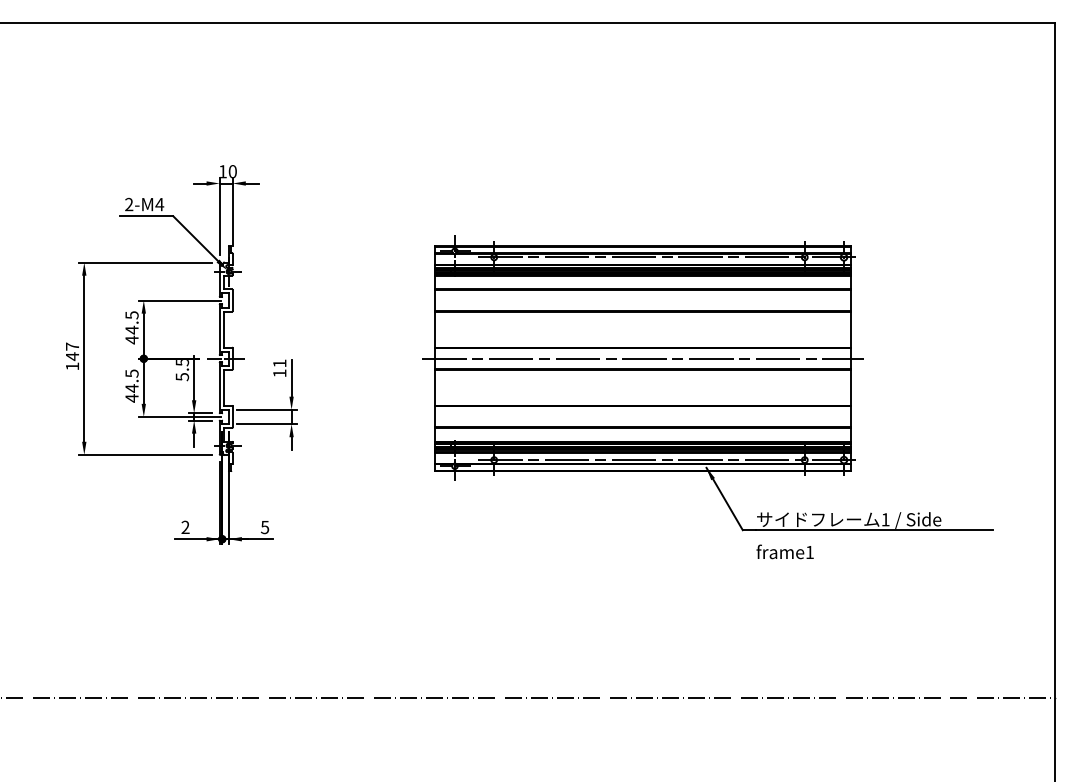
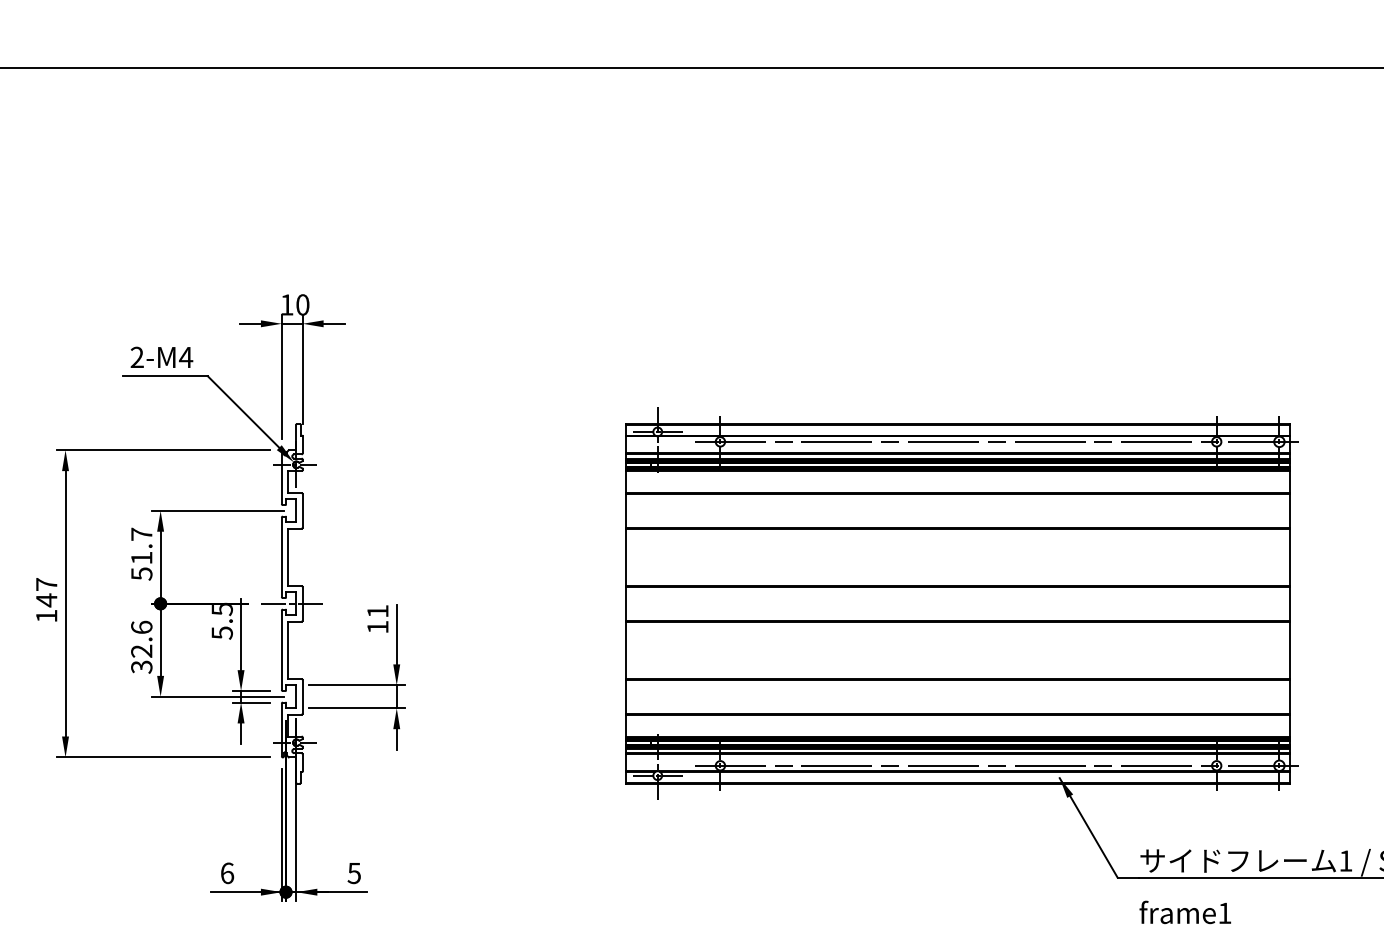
text: (131, 327) -> (140, 553), 44.5 -> 51.7
line: (642, 358) -> (957, 603), removed
text: (131, 385) -> (140, 646), 44.5 -> 32.6
text: (185, 527) -> (227, 873), 2 -> 6

